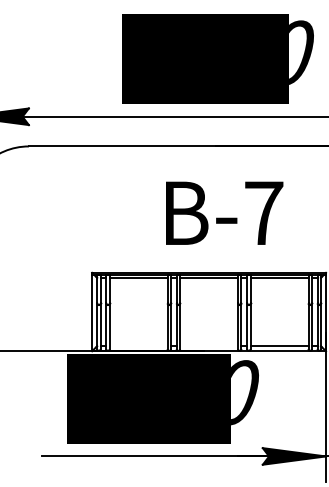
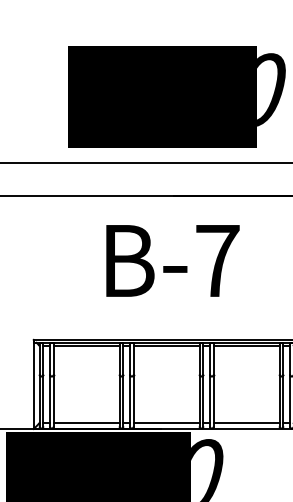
text: (224, 212) -> (172, 260), moved
line: (138, 346) -> (86, 423), added
line: (209, 346) -> (167, 423), added

